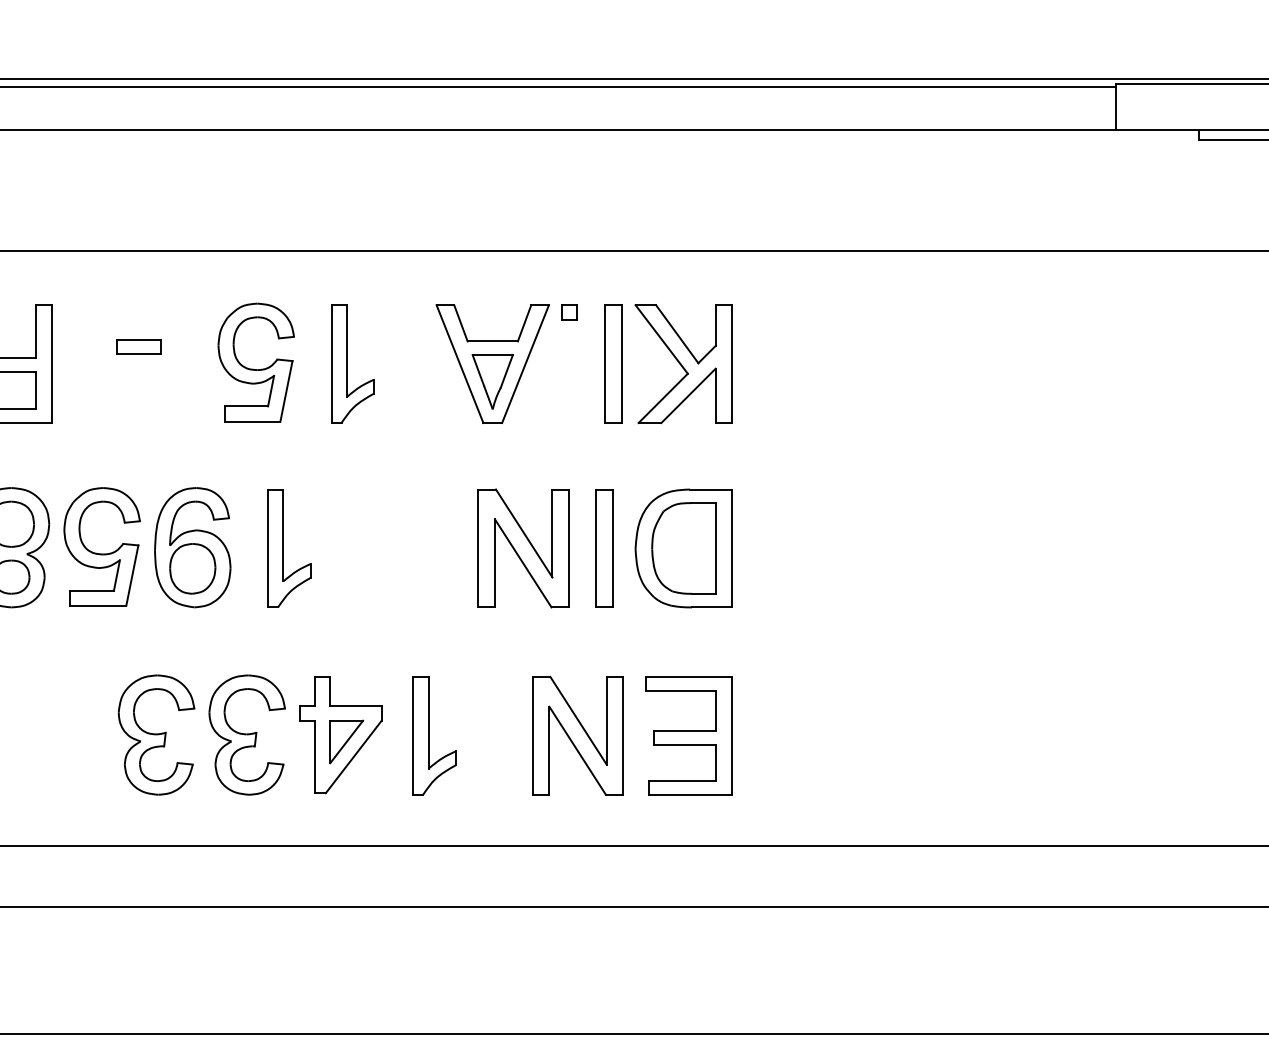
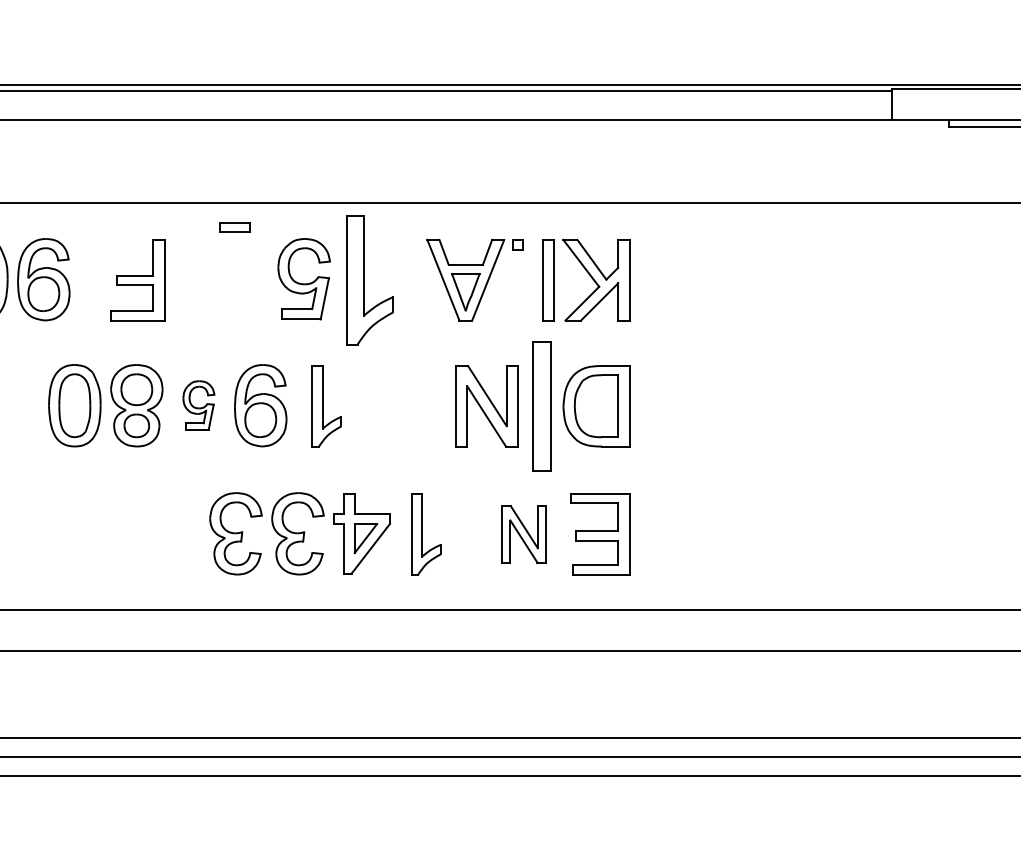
part: (138, 346) -> (234, 227), moved
part: (353, 364) -> (370, 280), size x1.6
part: (101, 547) -> (198, 405), size x0.6
part: (604, 548) -> (542, 406), size x1.6
part: (577, 736) -> (523, 534), size x0.7

